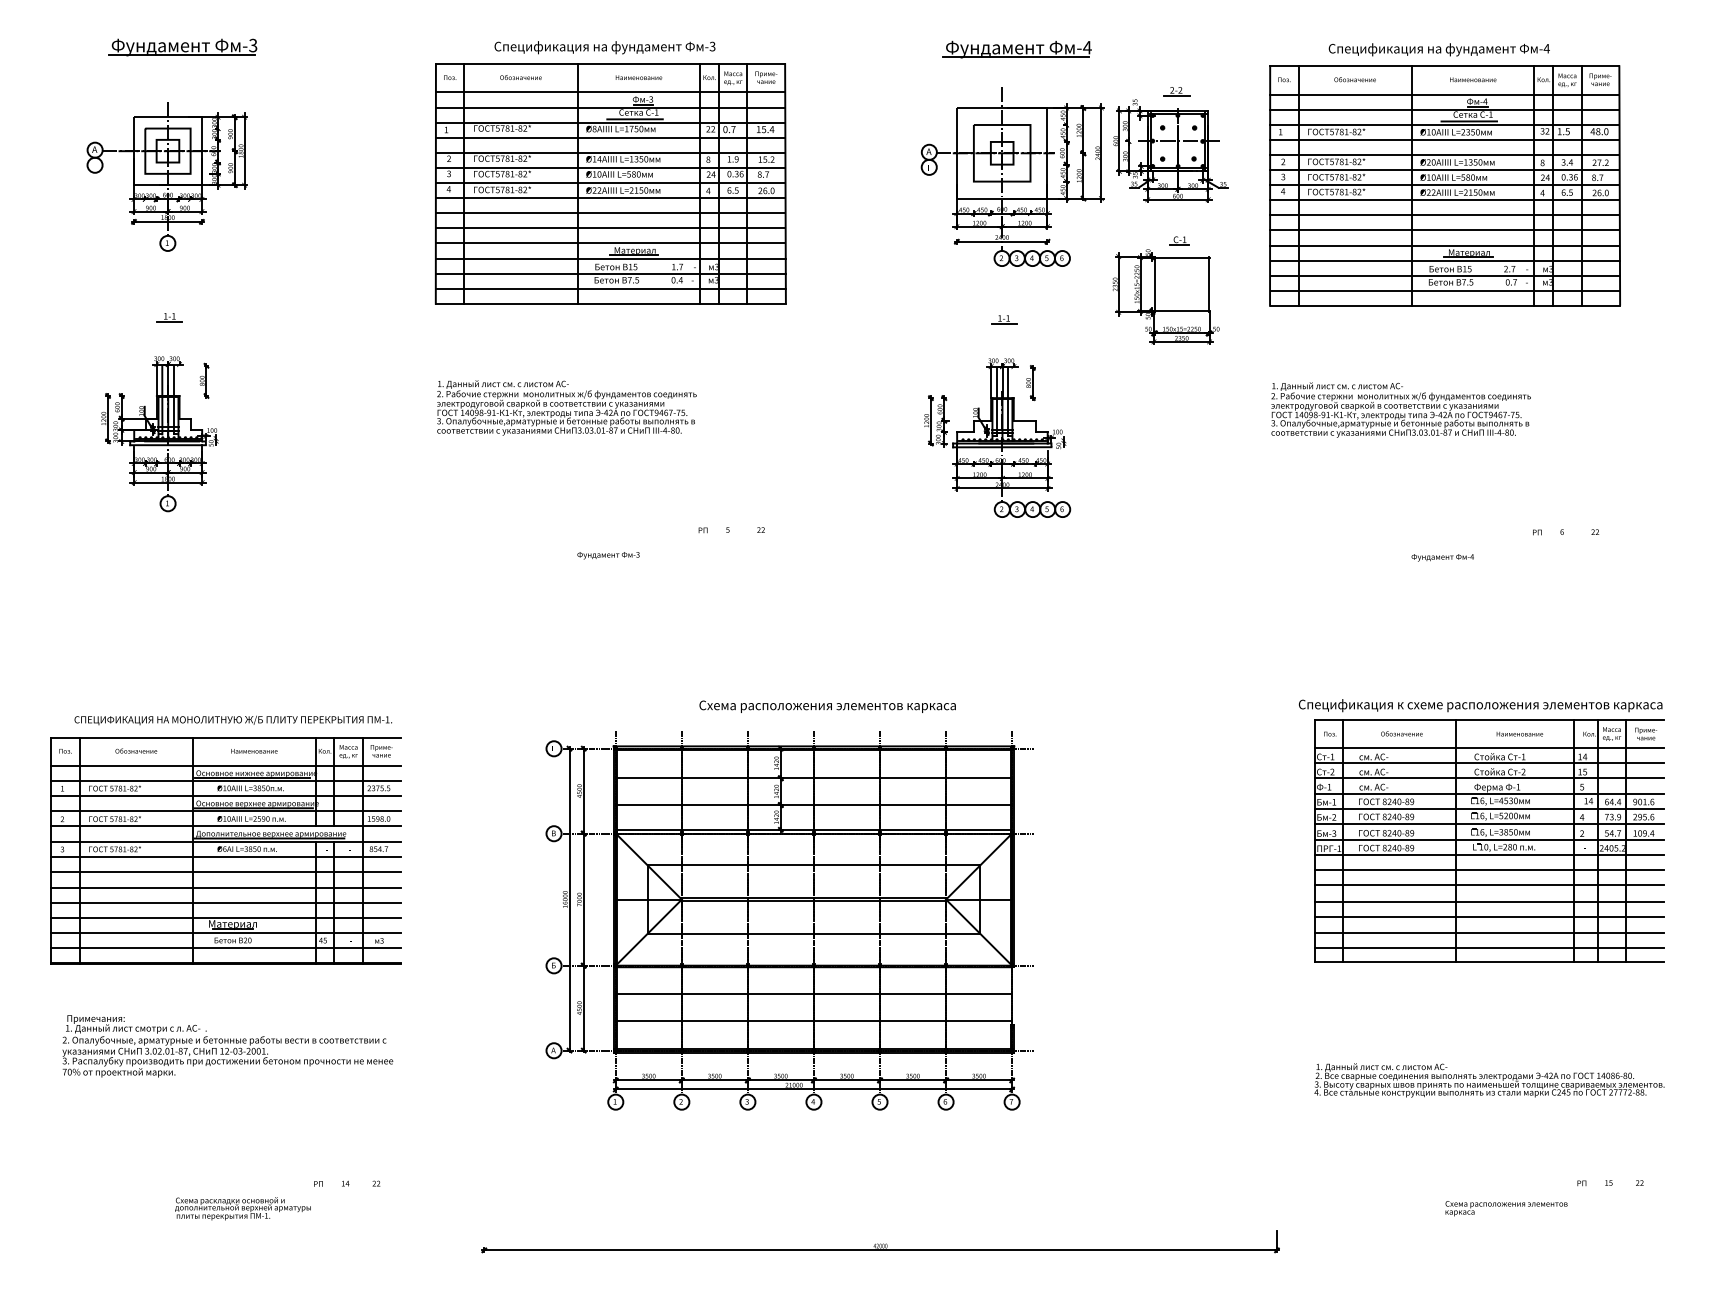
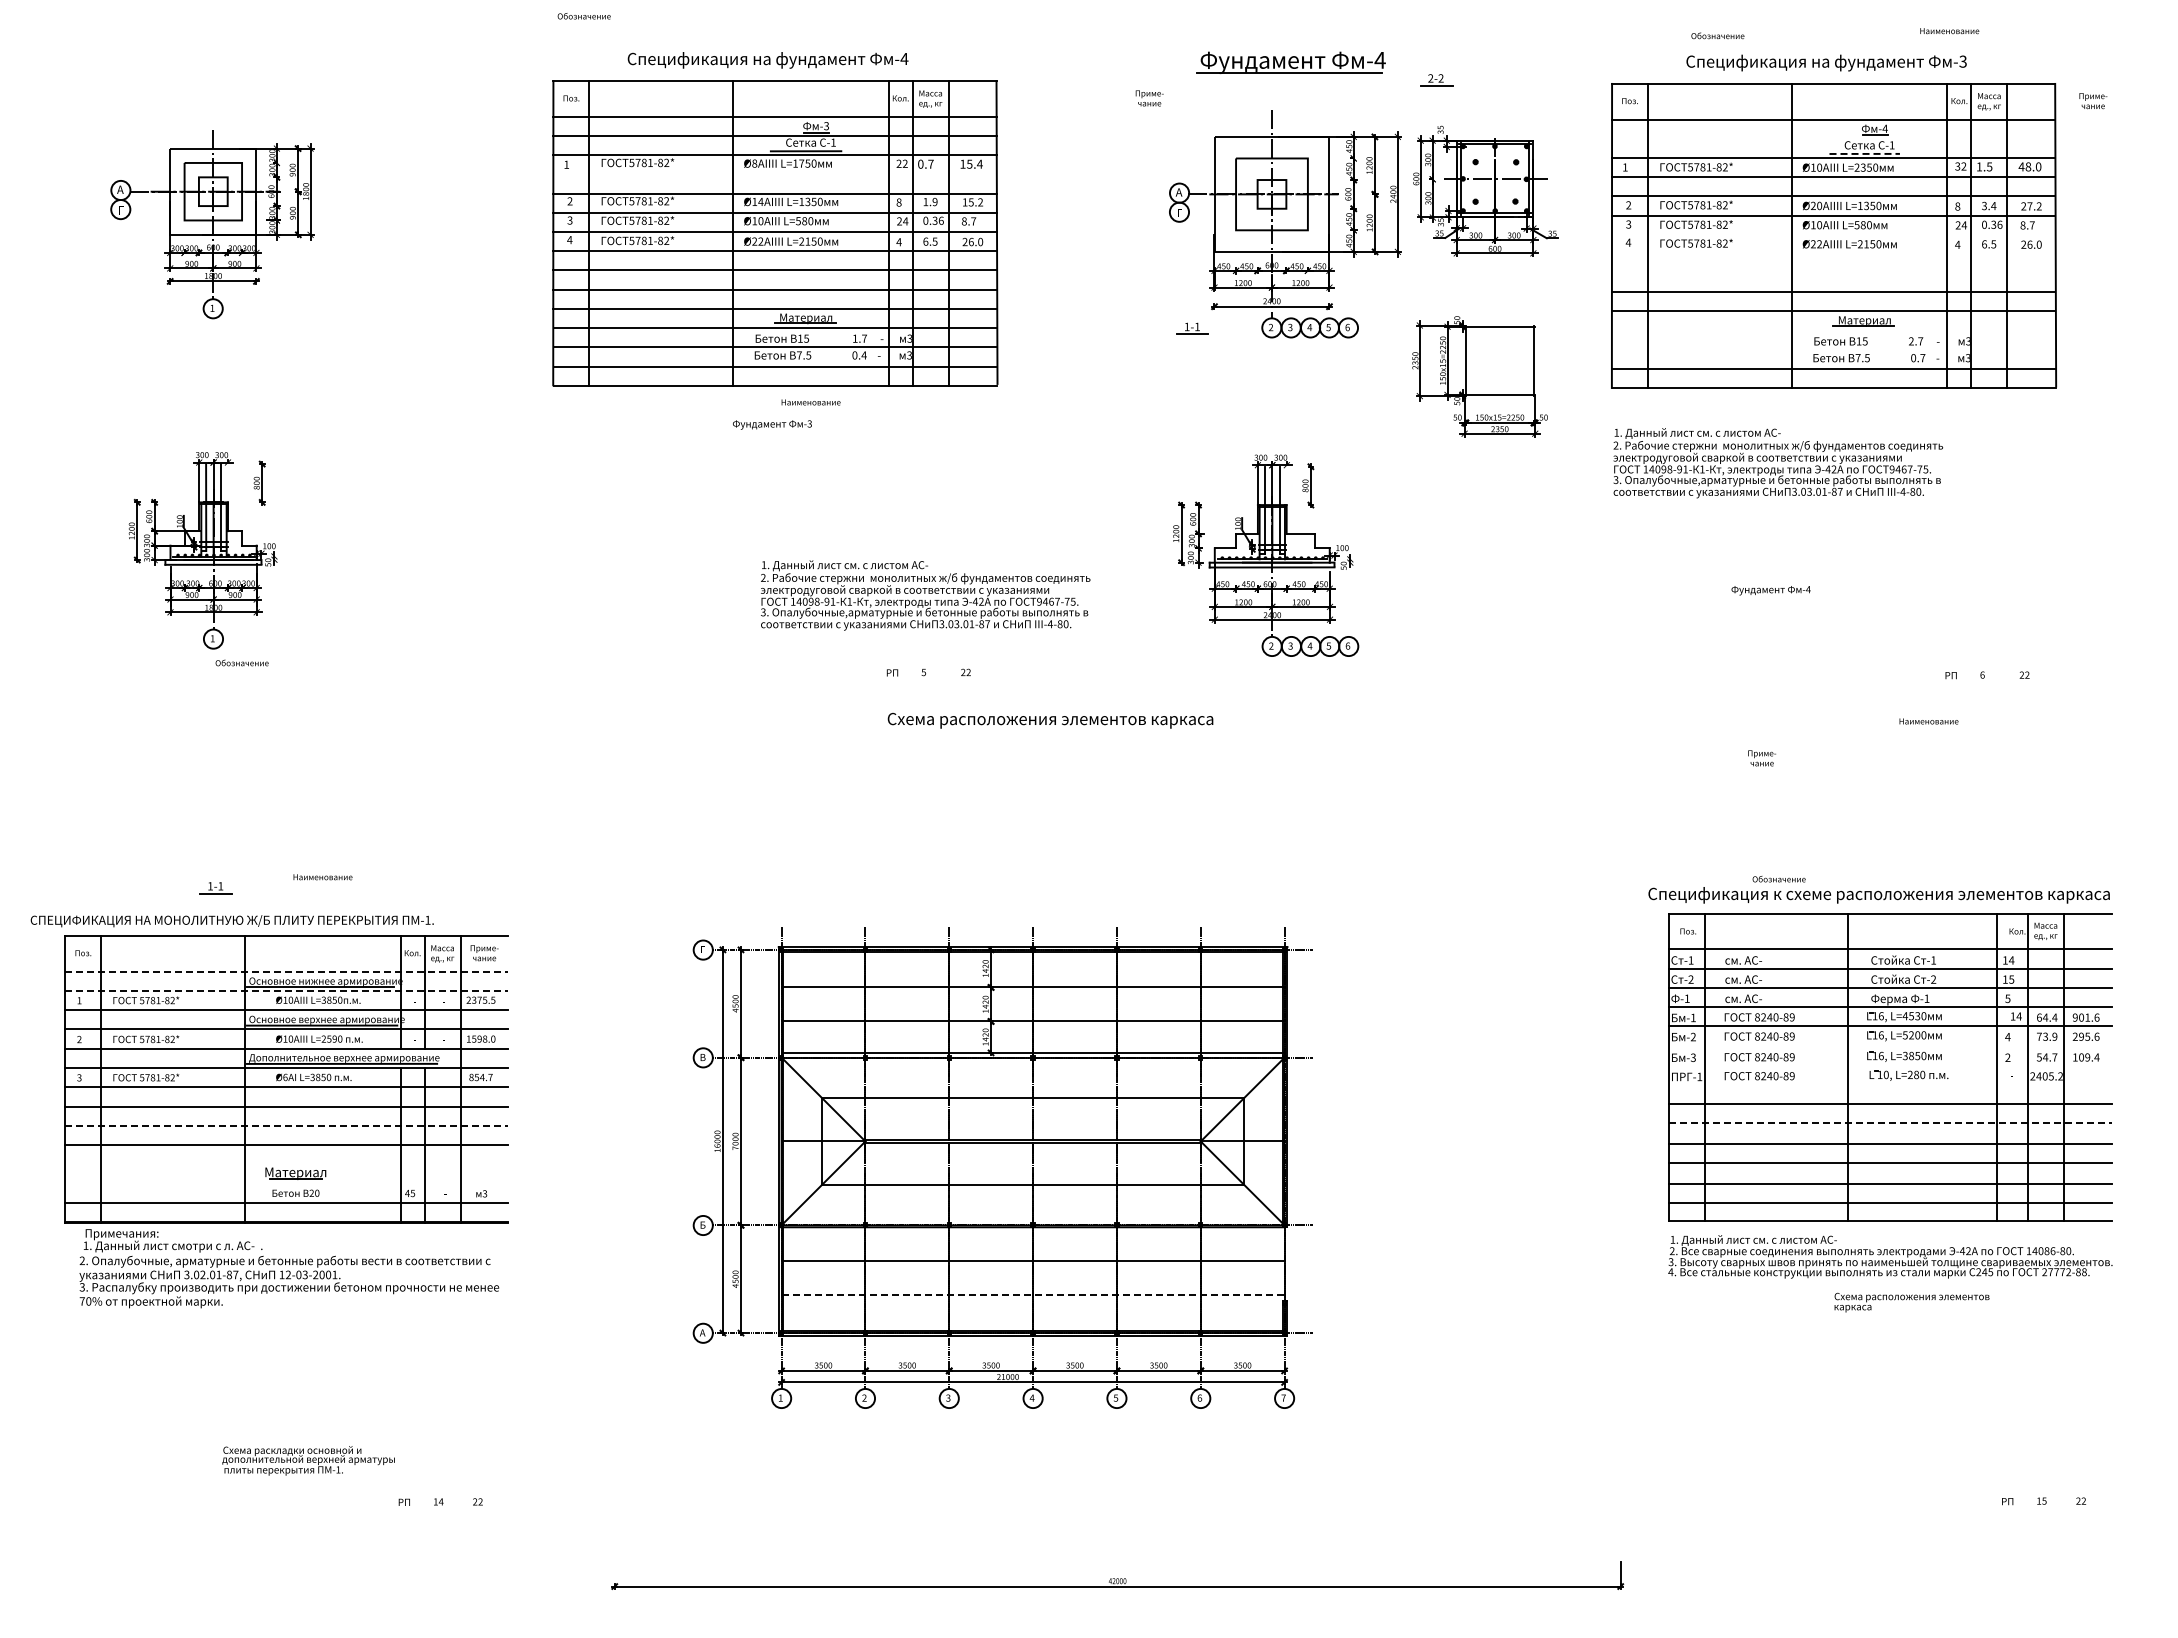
text: (712, 46) -> (904, 58), -3 -> -4
part: (183, 47) -> (232, 60), removed
text: (1547, 48) -> (1963, 61), -4 -> -3
text: (520, 77) -> (583, 16), moved
text: (638, 77) -> (810, 402), moved
text: (766, 77) -> (1149, 98), moved
text: (1354, 79) -> (1717, 35), moved
text: (1473, 80) -> (1949, 31), moved
text: (1600, 80) -> (2093, 101), moved
part: (1176, 91) -> (1436, 80), moved
line: (1444, 110) -> (1833, 139), removed
line: (1469, 121) -> (1865, 153), solid -> dashed
line: (610, 137) -> (774, 174), removed
line: (1444, 184) -> (1833, 234), removed
line: (1444, 199) -> (1833, 253), removed
line: (1444, 215) -> (1833, 273), removed
part: (1179, 240) -> (1496, 304), removed
line: (1444, 260) -> (1833, 330), removed
line: (1444, 276) -> (1833, 350), removed
part: (169, 318) -> (215, 888), moved
part: (1004, 319) -> (1192, 328), moved
text: (566, 407) -> (925, 595), moved
text: (1401, 410) -> (1778, 463), moved
text: (608, 555) -> (772, 424), moved
text: (1442, 557) -> (1770, 590), moved
text: (827, 706) -> (1050, 720), moved
text: (232, 720) -> (231, 921), moved
text: (1401, 734) -> (1778, 879), moved
text: (1519, 734) -> (1928, 721), moved
text: (1645, 734) -> (1761, 758), moved
text: (135, 750) -> (241, 662), moved
text: (253, 751) -> (322, 877), moved
line: (225, 765) -> (286, 971), solid -> dashed
line: (225, 781) -> (286, 991), solid -> dashed
line: (1488, 823) -> (1889, 1045), removed
line: (1488, 839) -> (1889, 1065), removed
line: (1488, 855) -> (1889, 1085), removed
line: (1489, 885) -> (1890, 1123), solid -> dashed
line: (225, 887) -> (286, 1126), solid -> dashed
line: (225, 917) -> (286, 1164), removed
line: (225, 932) -> (286, 1183), removed
line: (814, 1020) -> (1033, 1295), solid -> dashed
text: (227, 1046) -> (289, 1268), moved
text: (1489, 1080) -> (1890, 1256), moved
text: (242, 1208) -> (308, 1460), moved
text: (1506, 1208) -> (1911, 1302), moved

